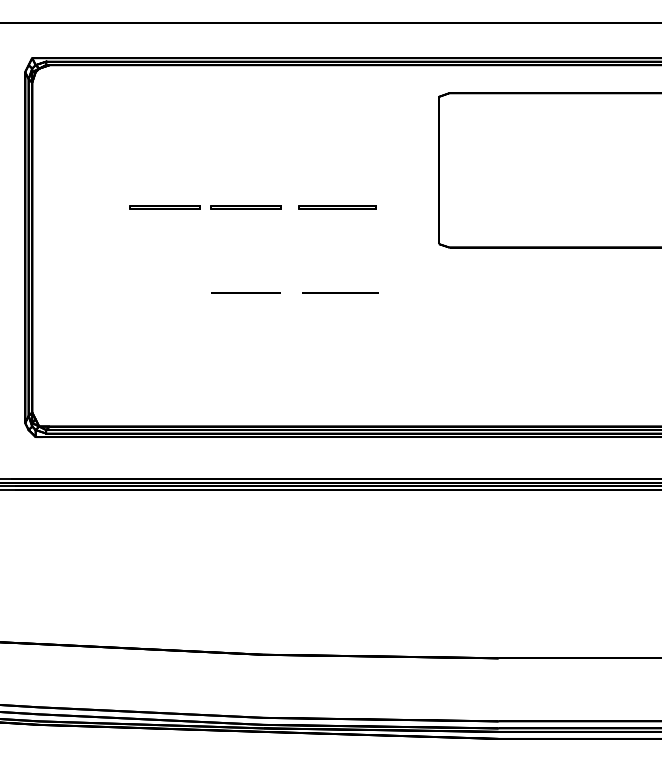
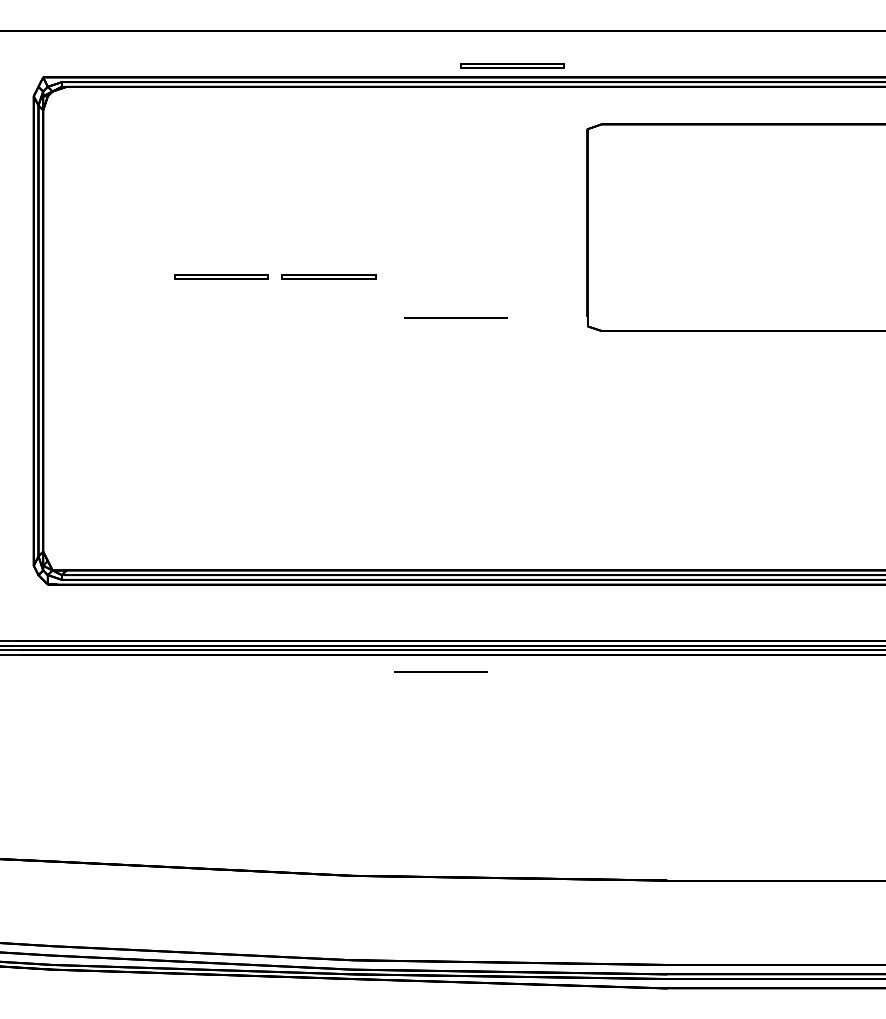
part: (337, 206) -> (512, 65), moved
line: (245, 292) -> (440, 671), moved
line: (340, 292) -> (455, 317), moved

